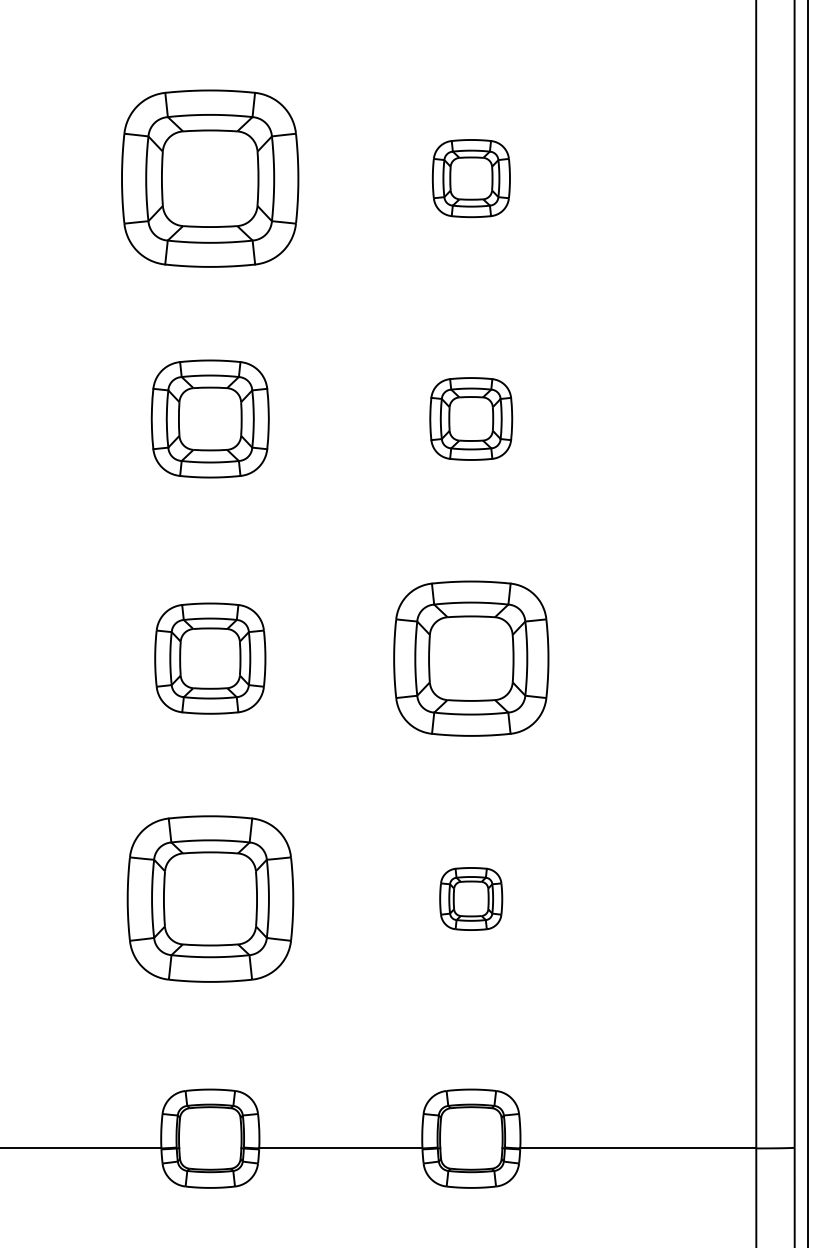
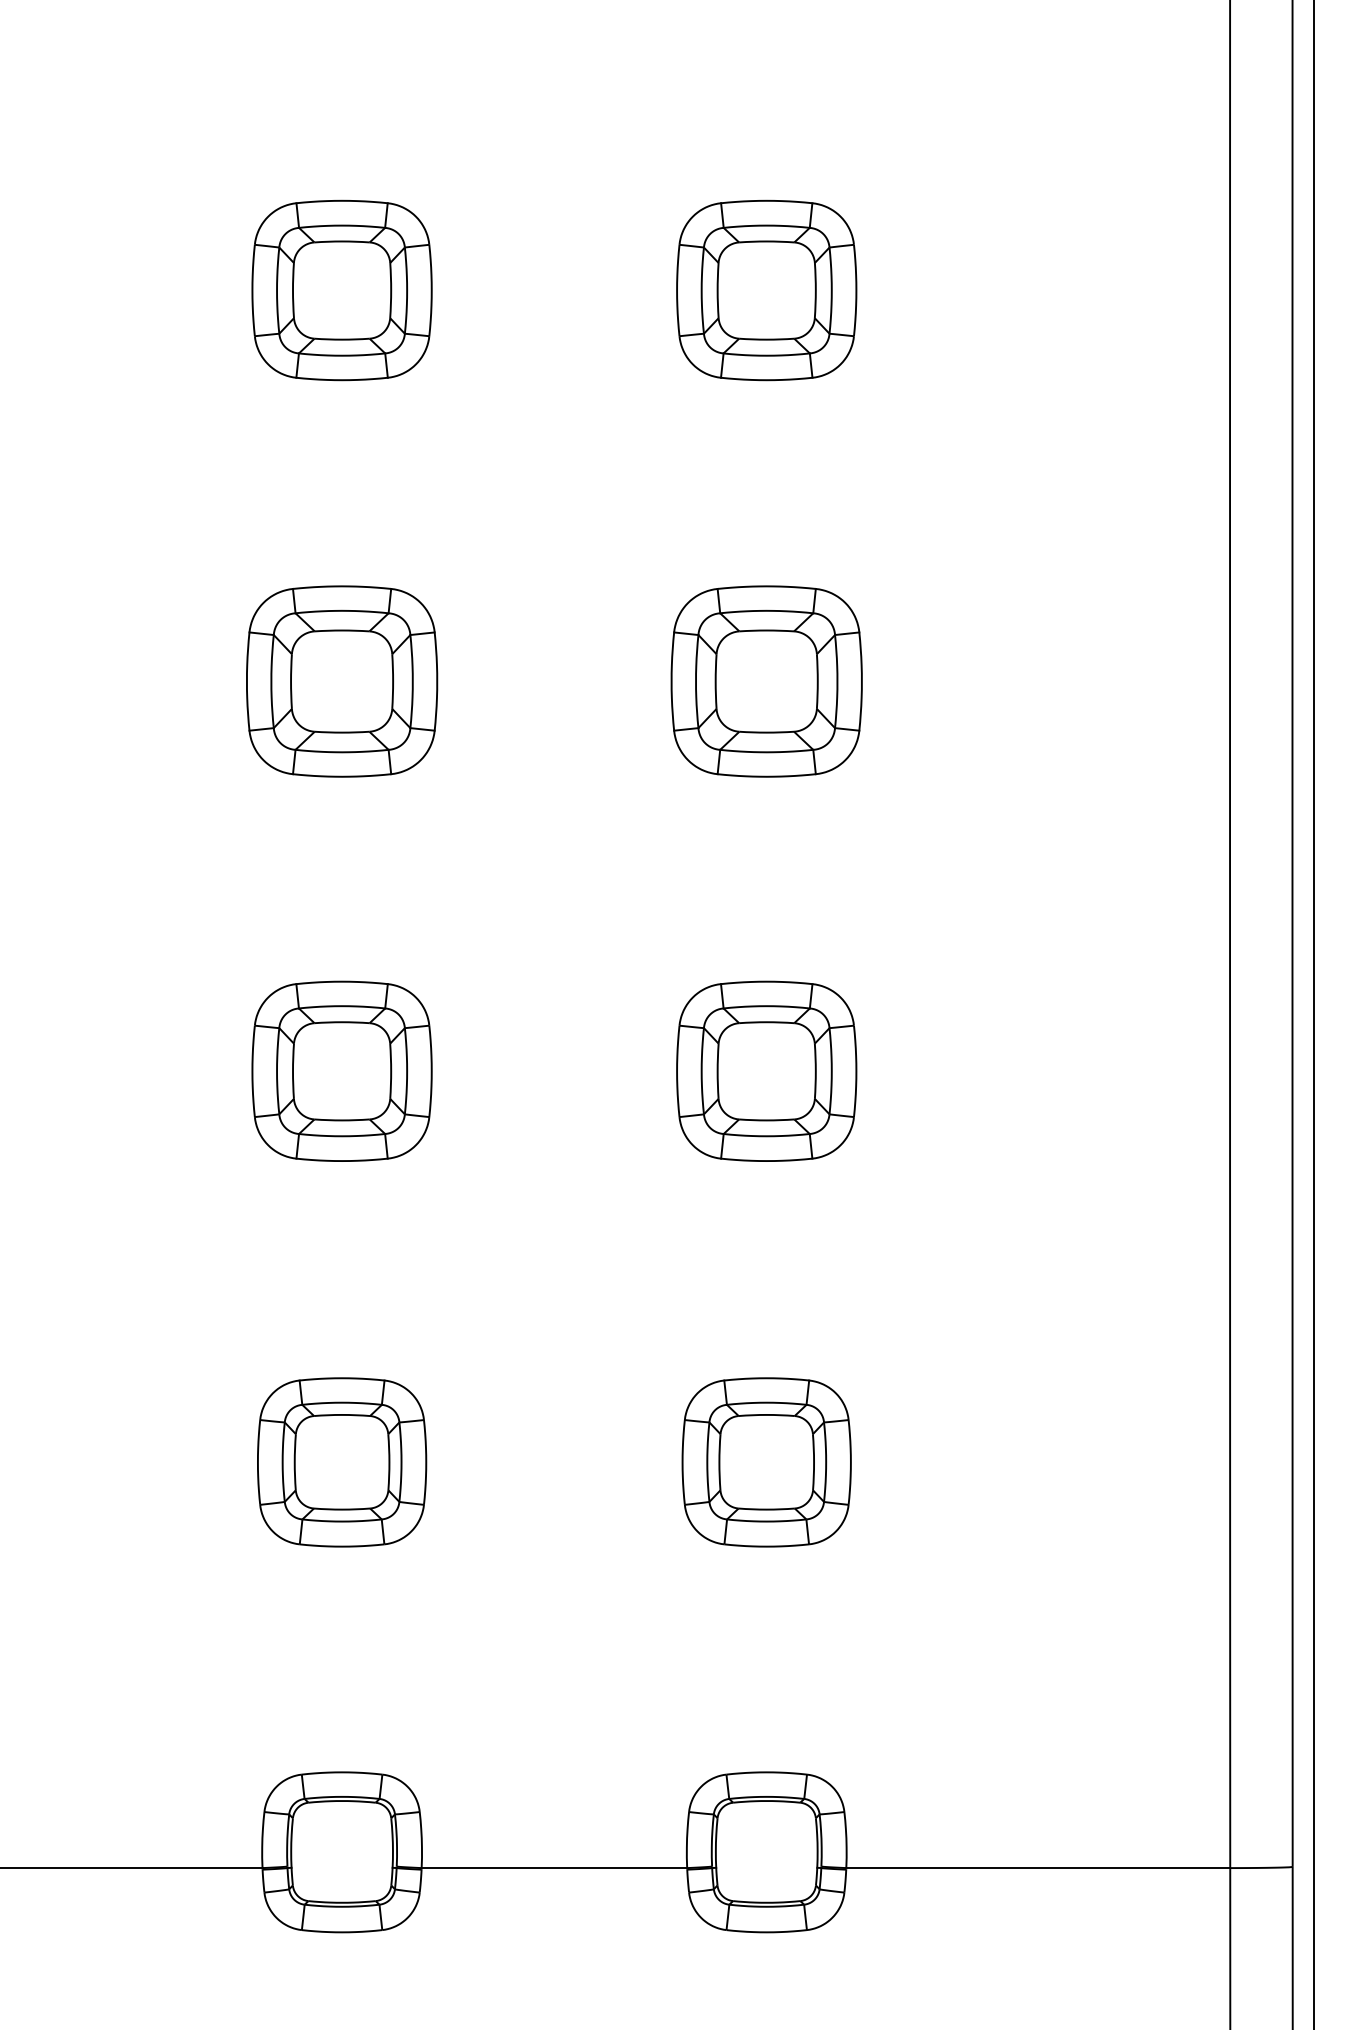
part: (210, 178) -> (342, 290), size x0.62
part: (471, 178) -> (766, 290), size x1.43
part: (470, 418) -> (765, 680), size x1.43
part: (471, 658) -> (766, 1071), size x0.71
part: (209, 898) -> (340, 1461), size x0.62
part: (470, 898) -> (765, 1461), size x1.67

